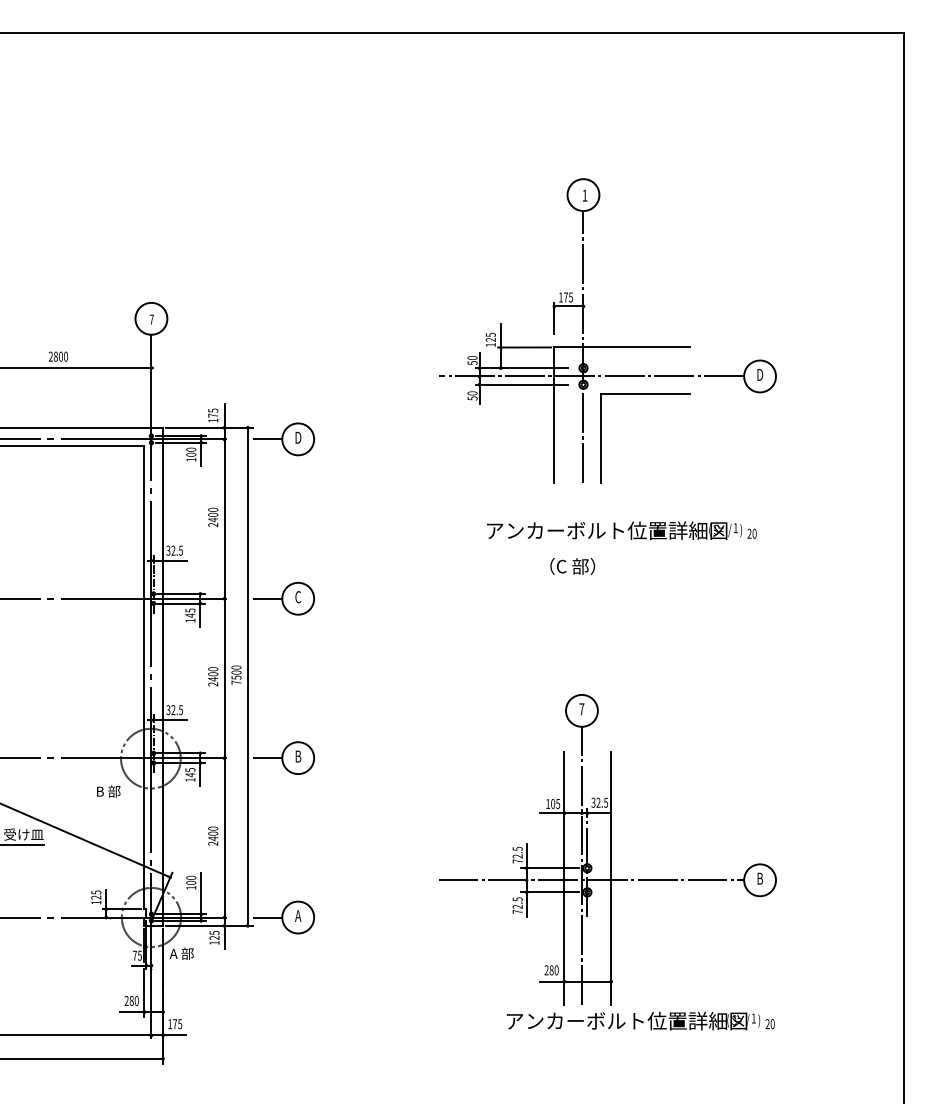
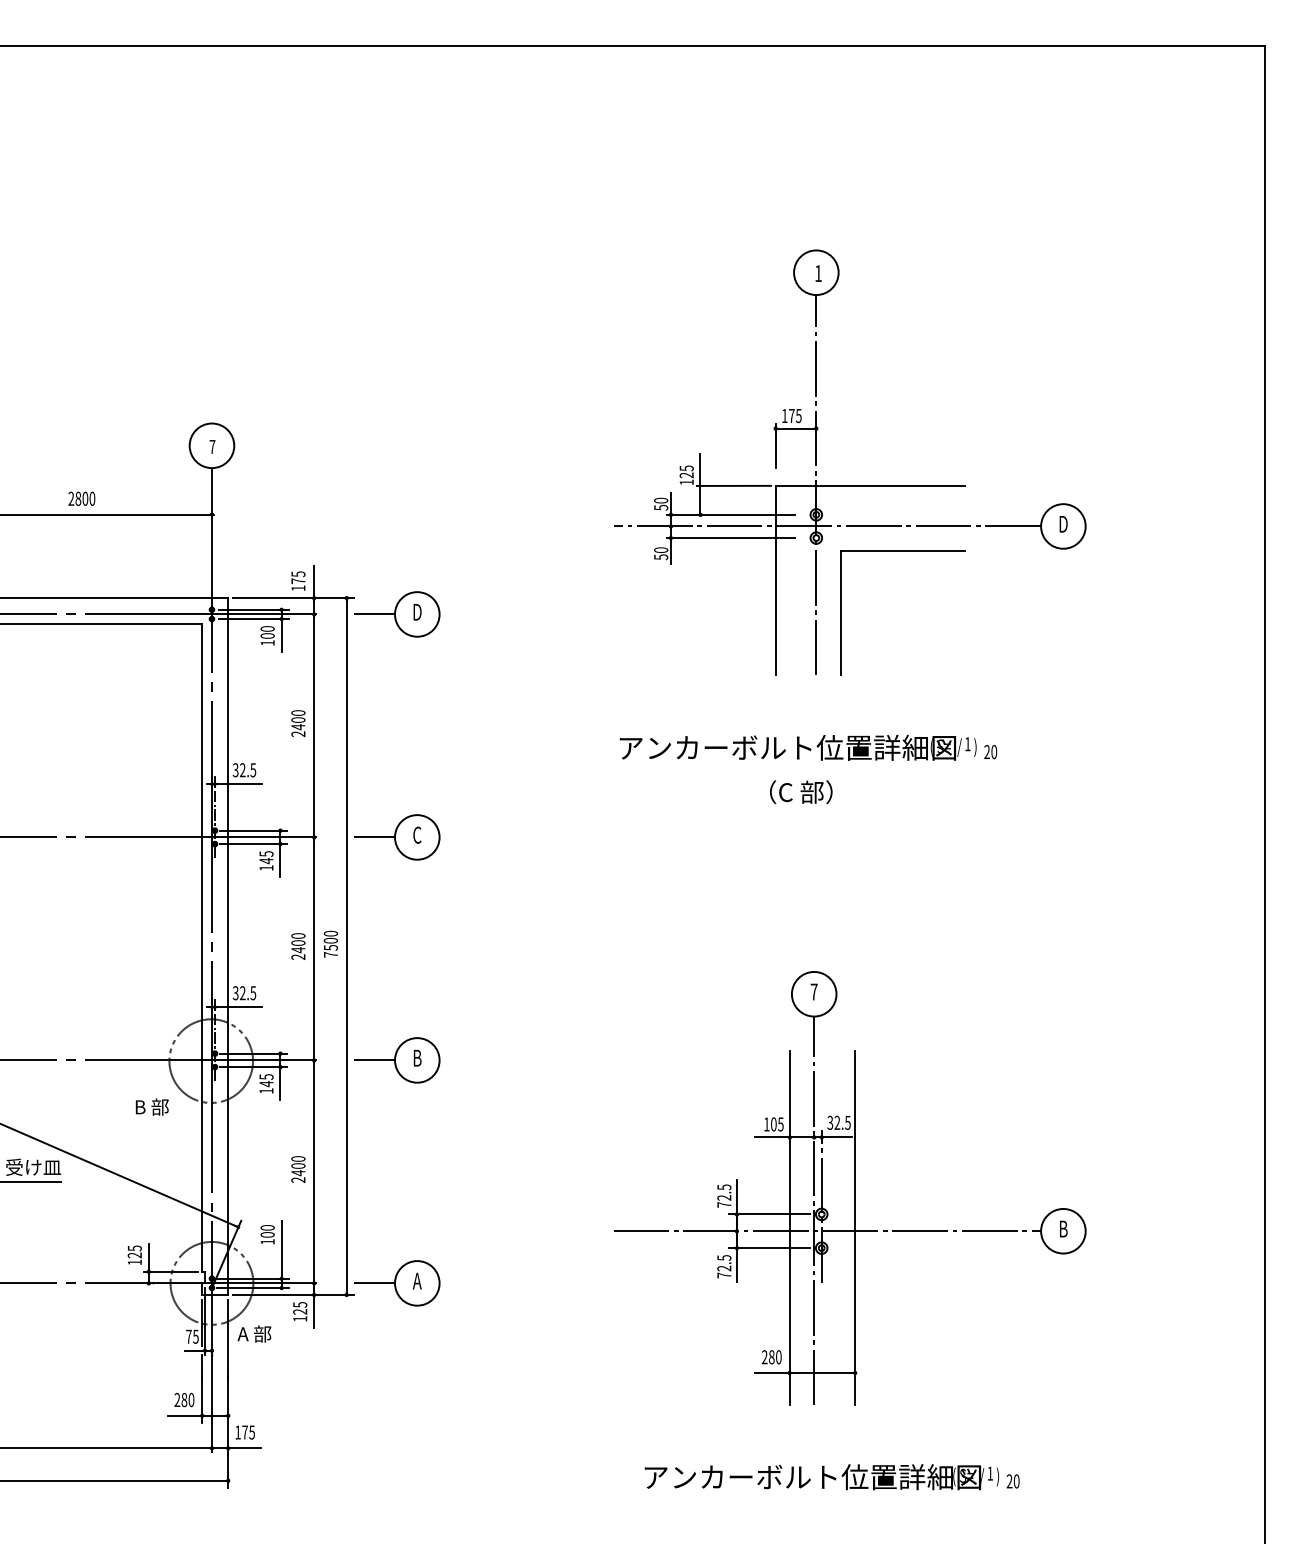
text: (621, 530) -> (807, 747), moved
text: (640, 1020) -> (831, 1476), moved

